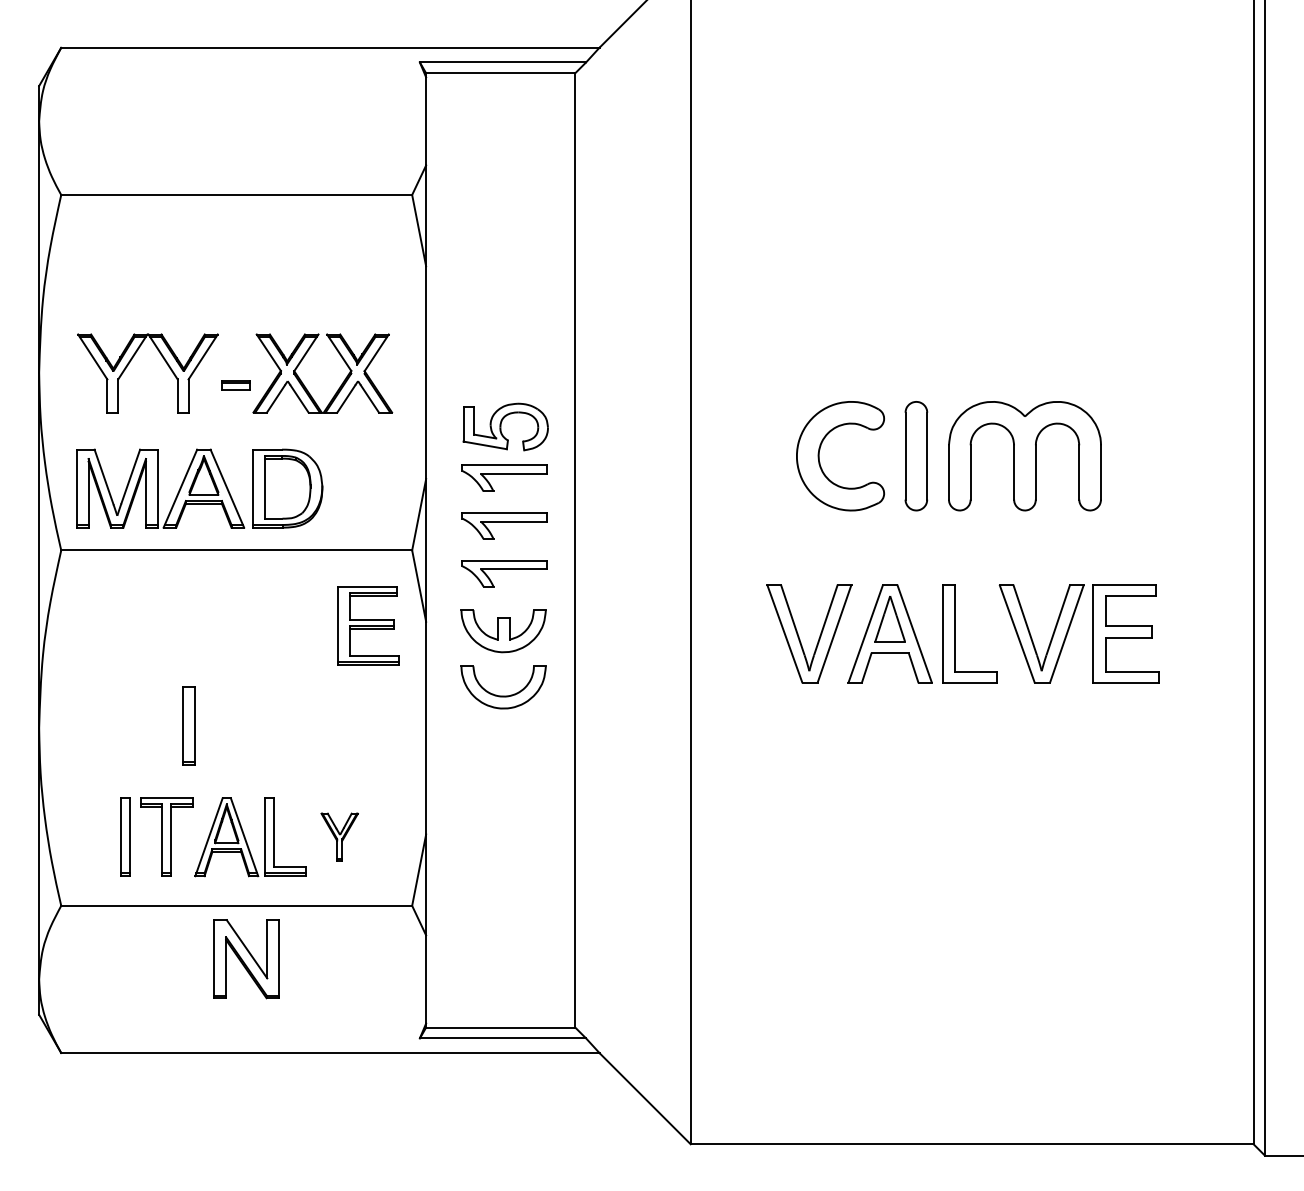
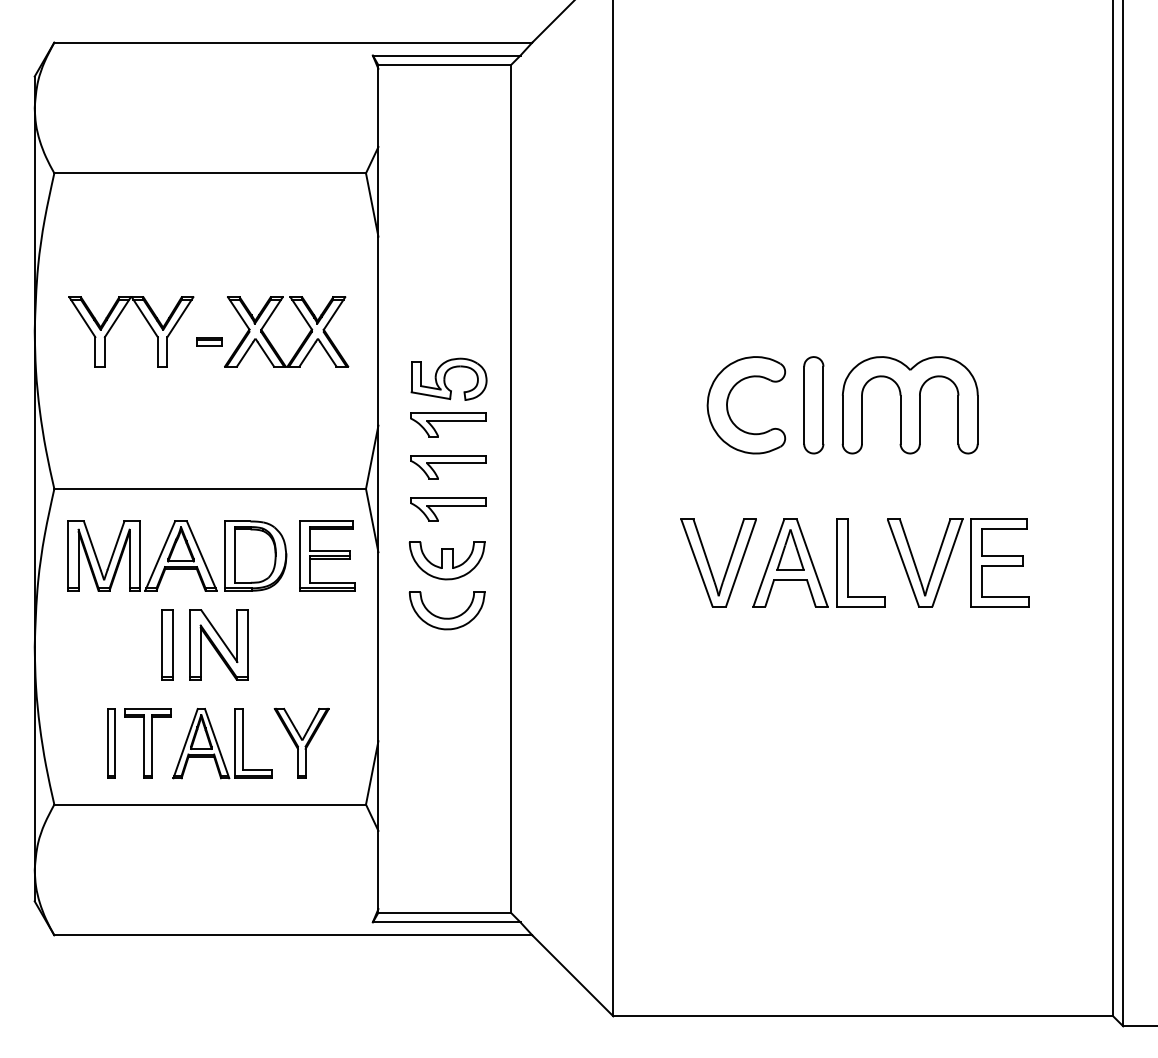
part: (199, 487) -> (177, 555), moved
part: (339, 837) -> (301, 743), size x1.67
part: (246, 958) -> (218, 644), moved

